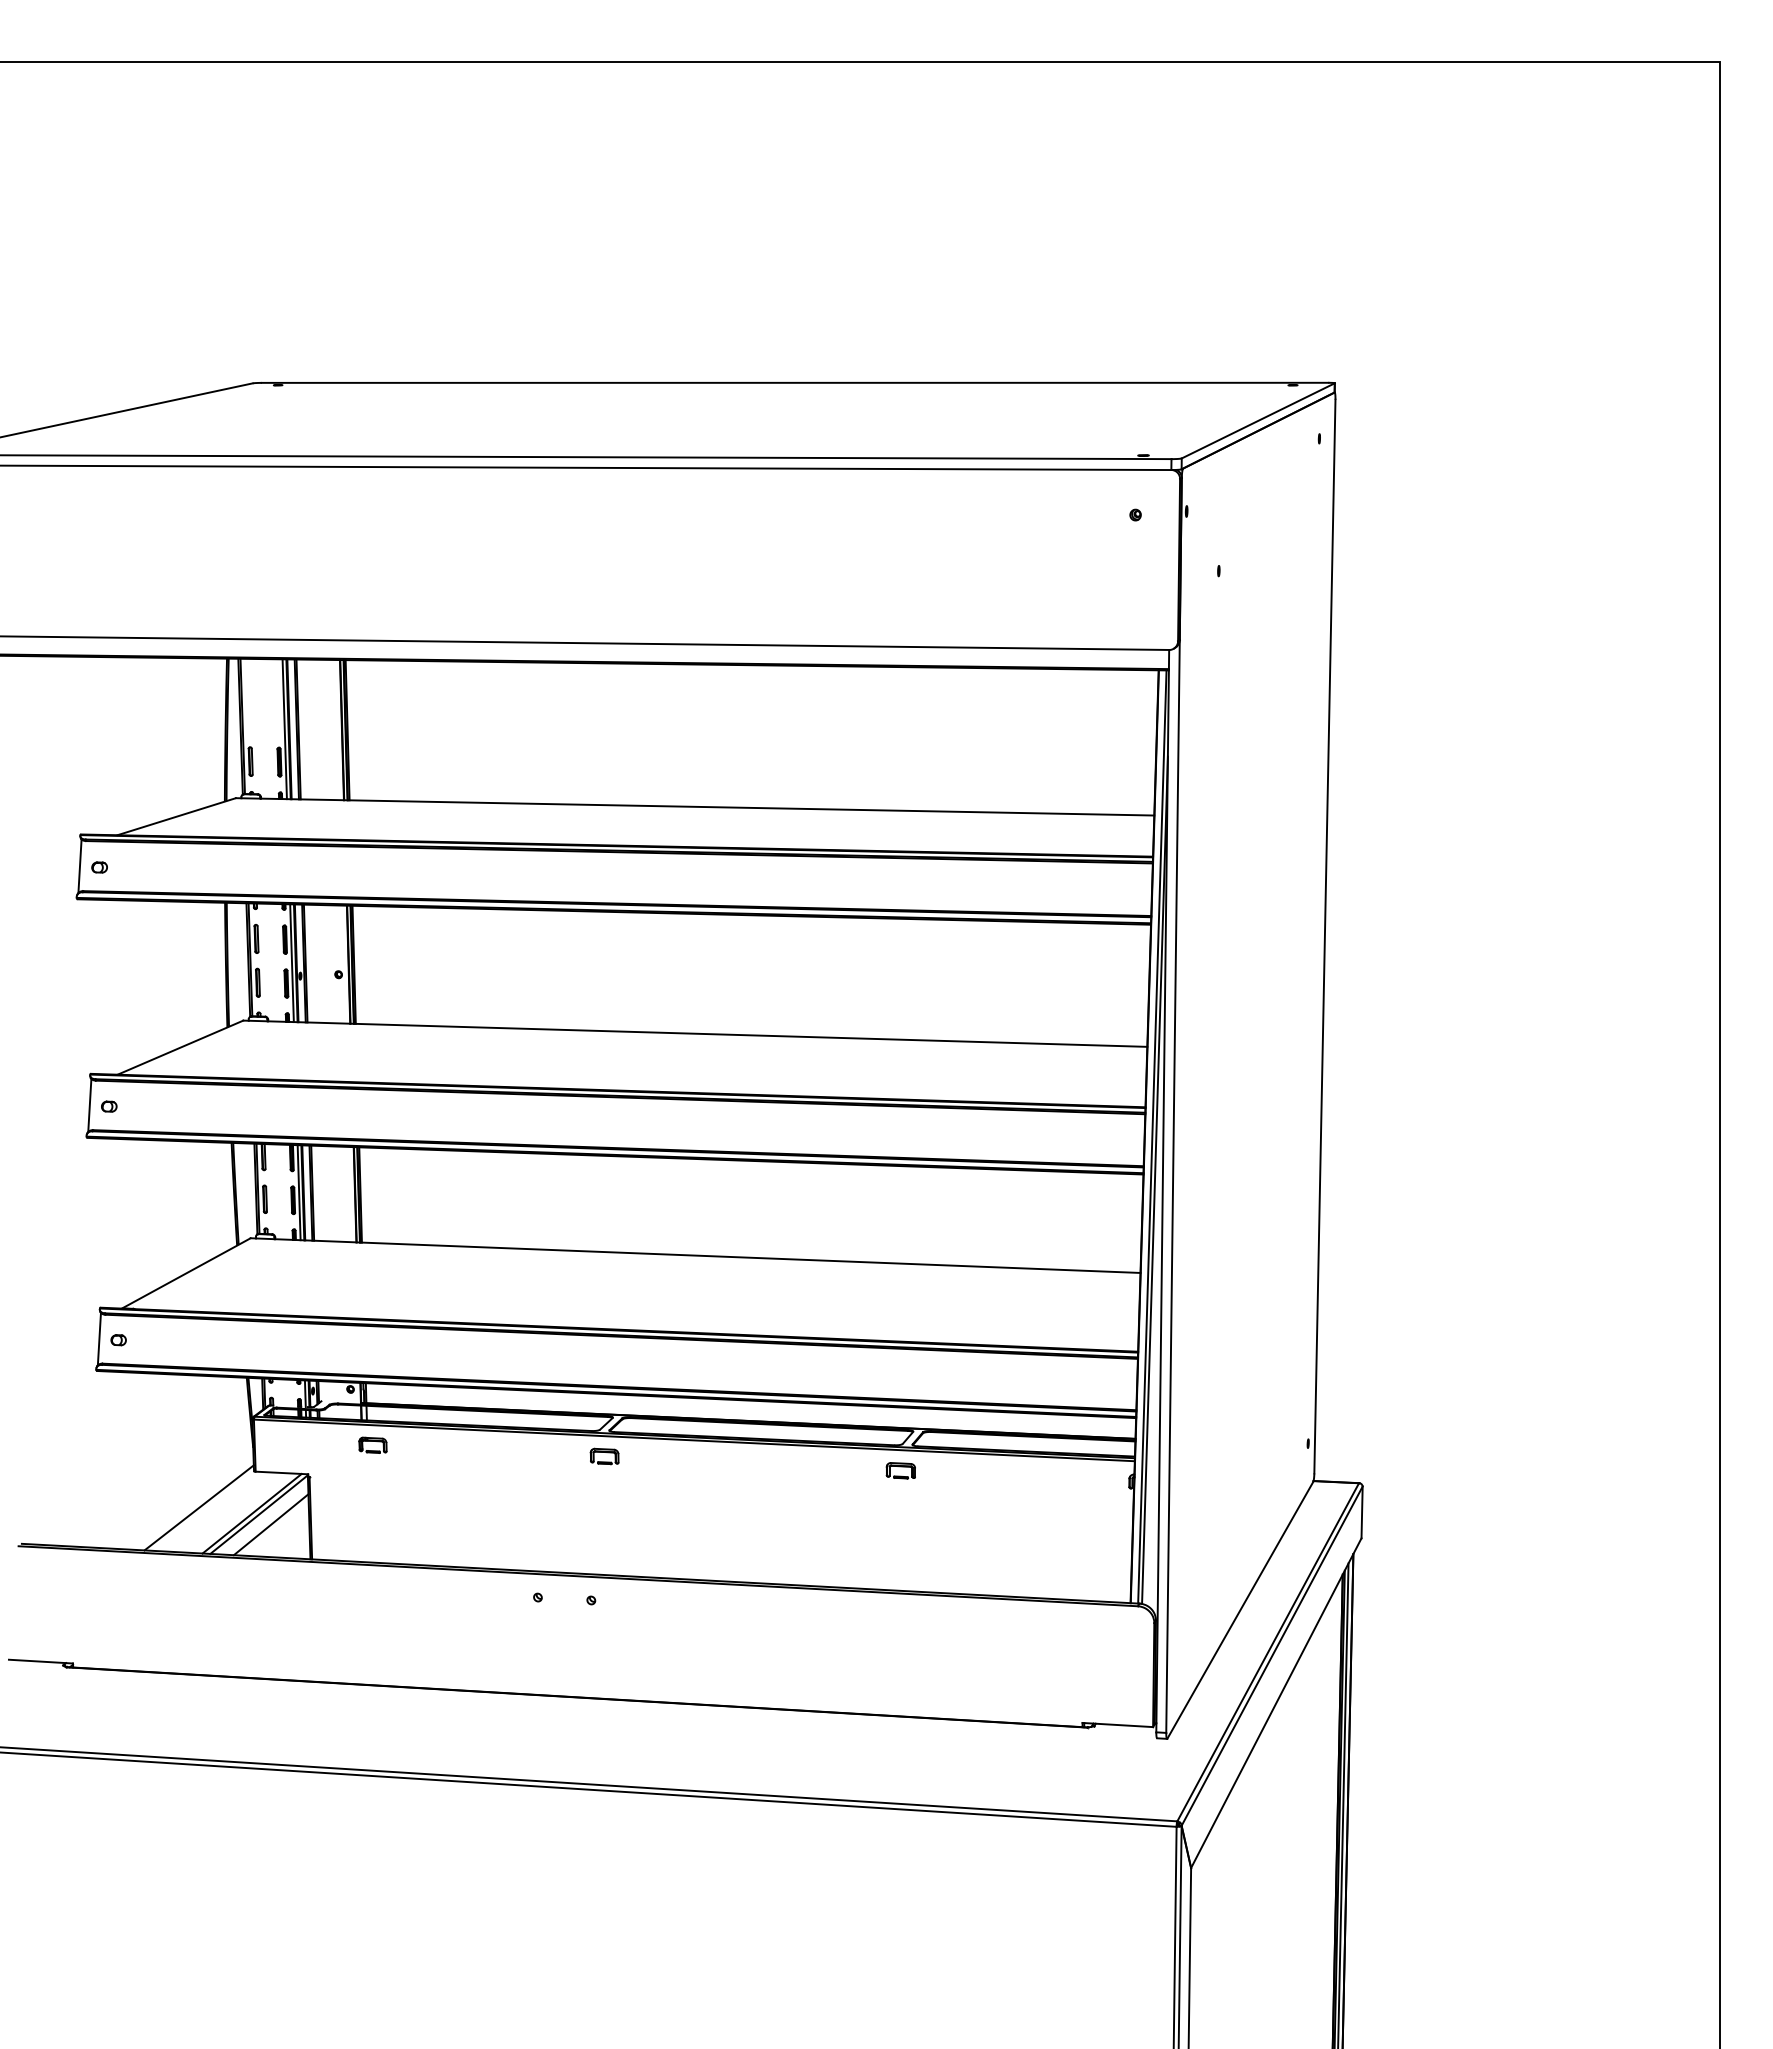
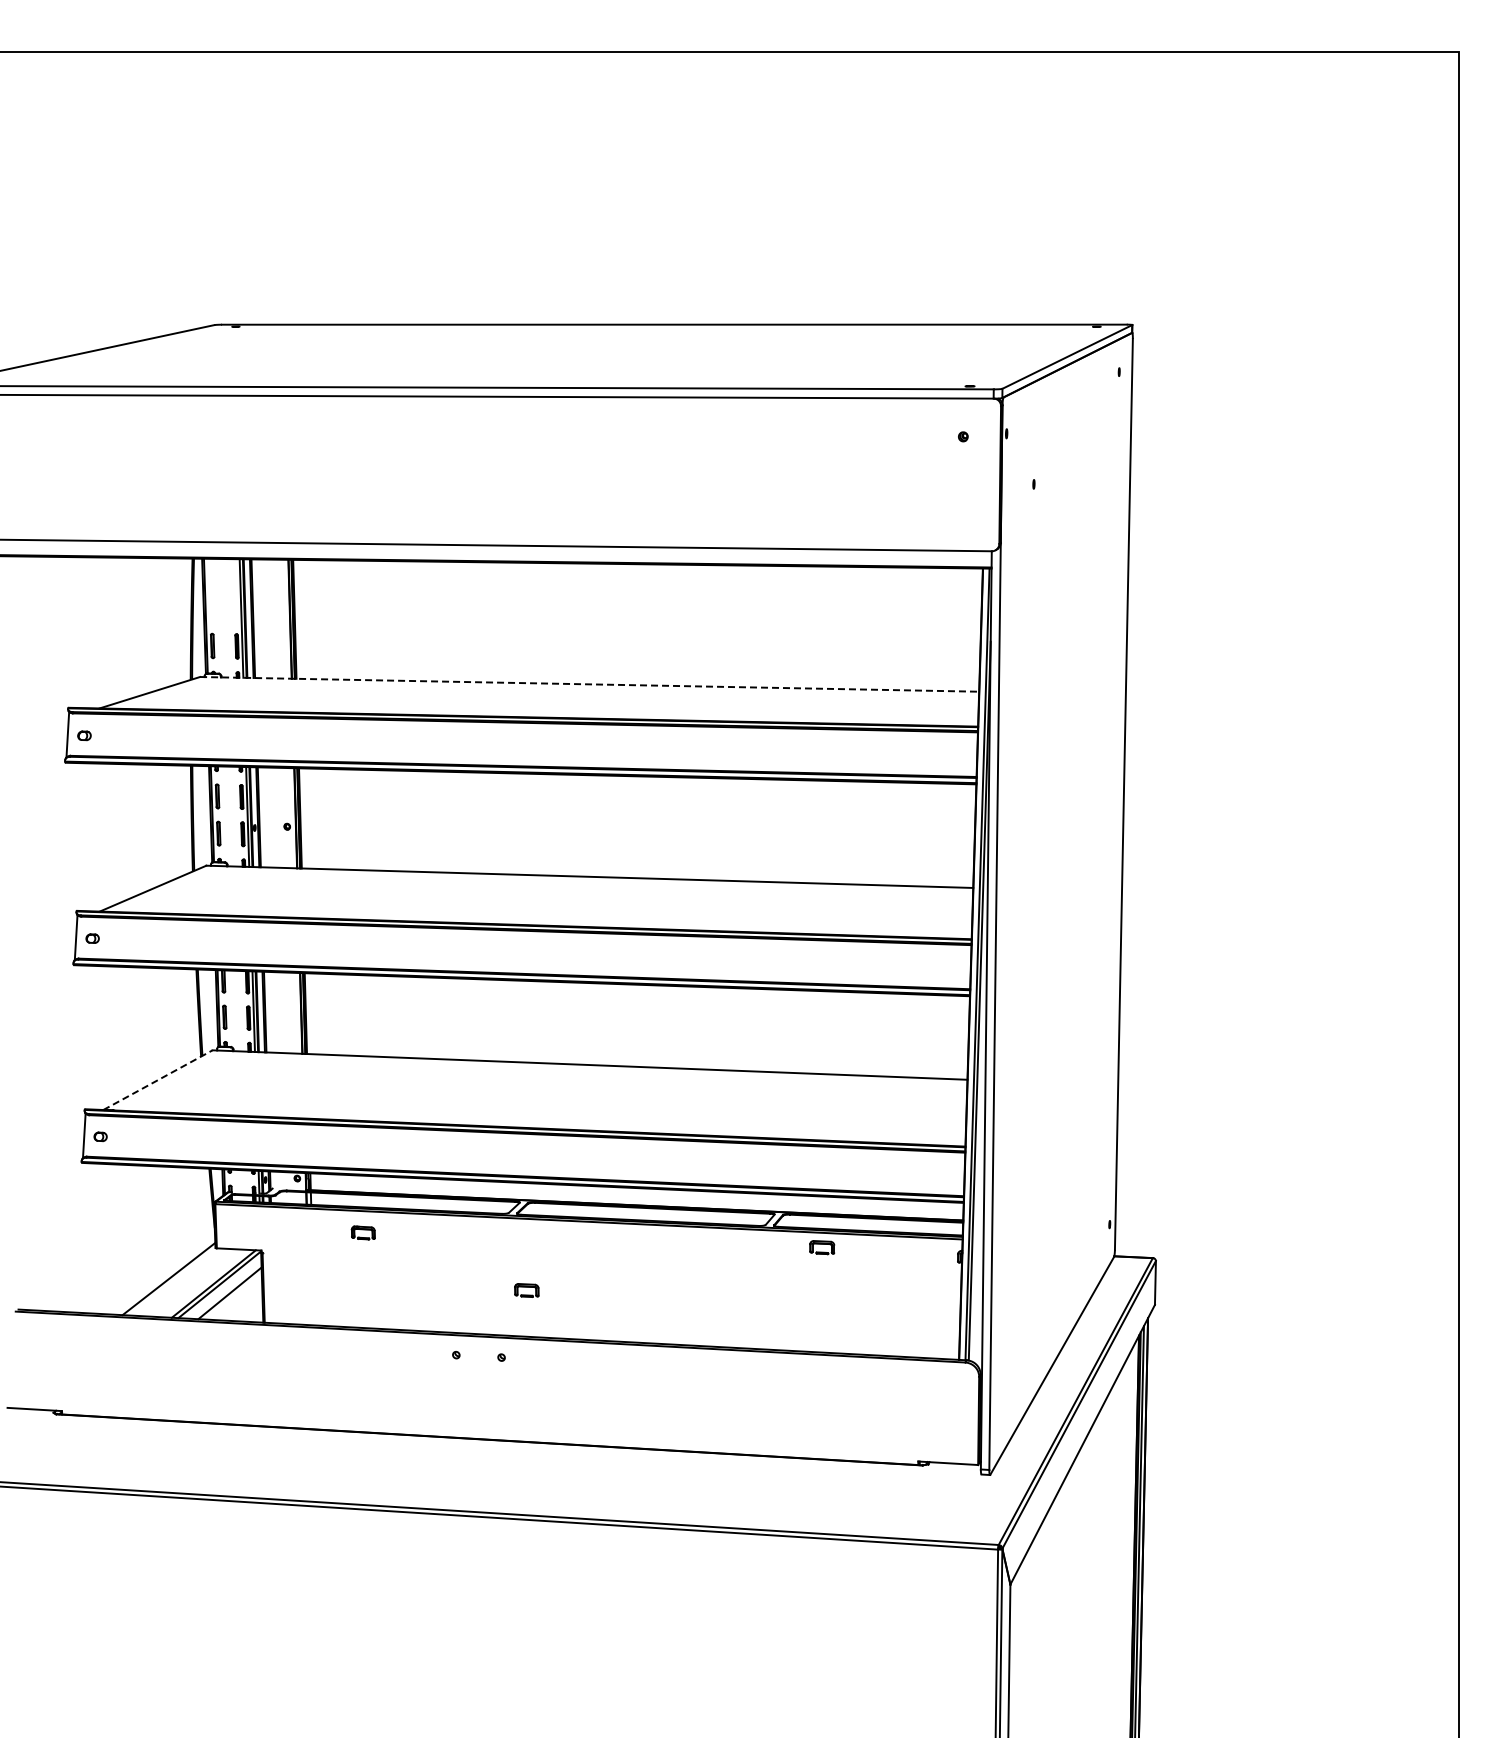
line: (694, 807) -> (589, 684), solid -> dashed
line: (186, 1272) -> (158, 1079), solid -> dashed
part: (371, 1444) -> (362, 1232), moved
part: (604, 1456) -> (526, 1290), moved
part: (901, 1470) -> (822, 1247), moved

